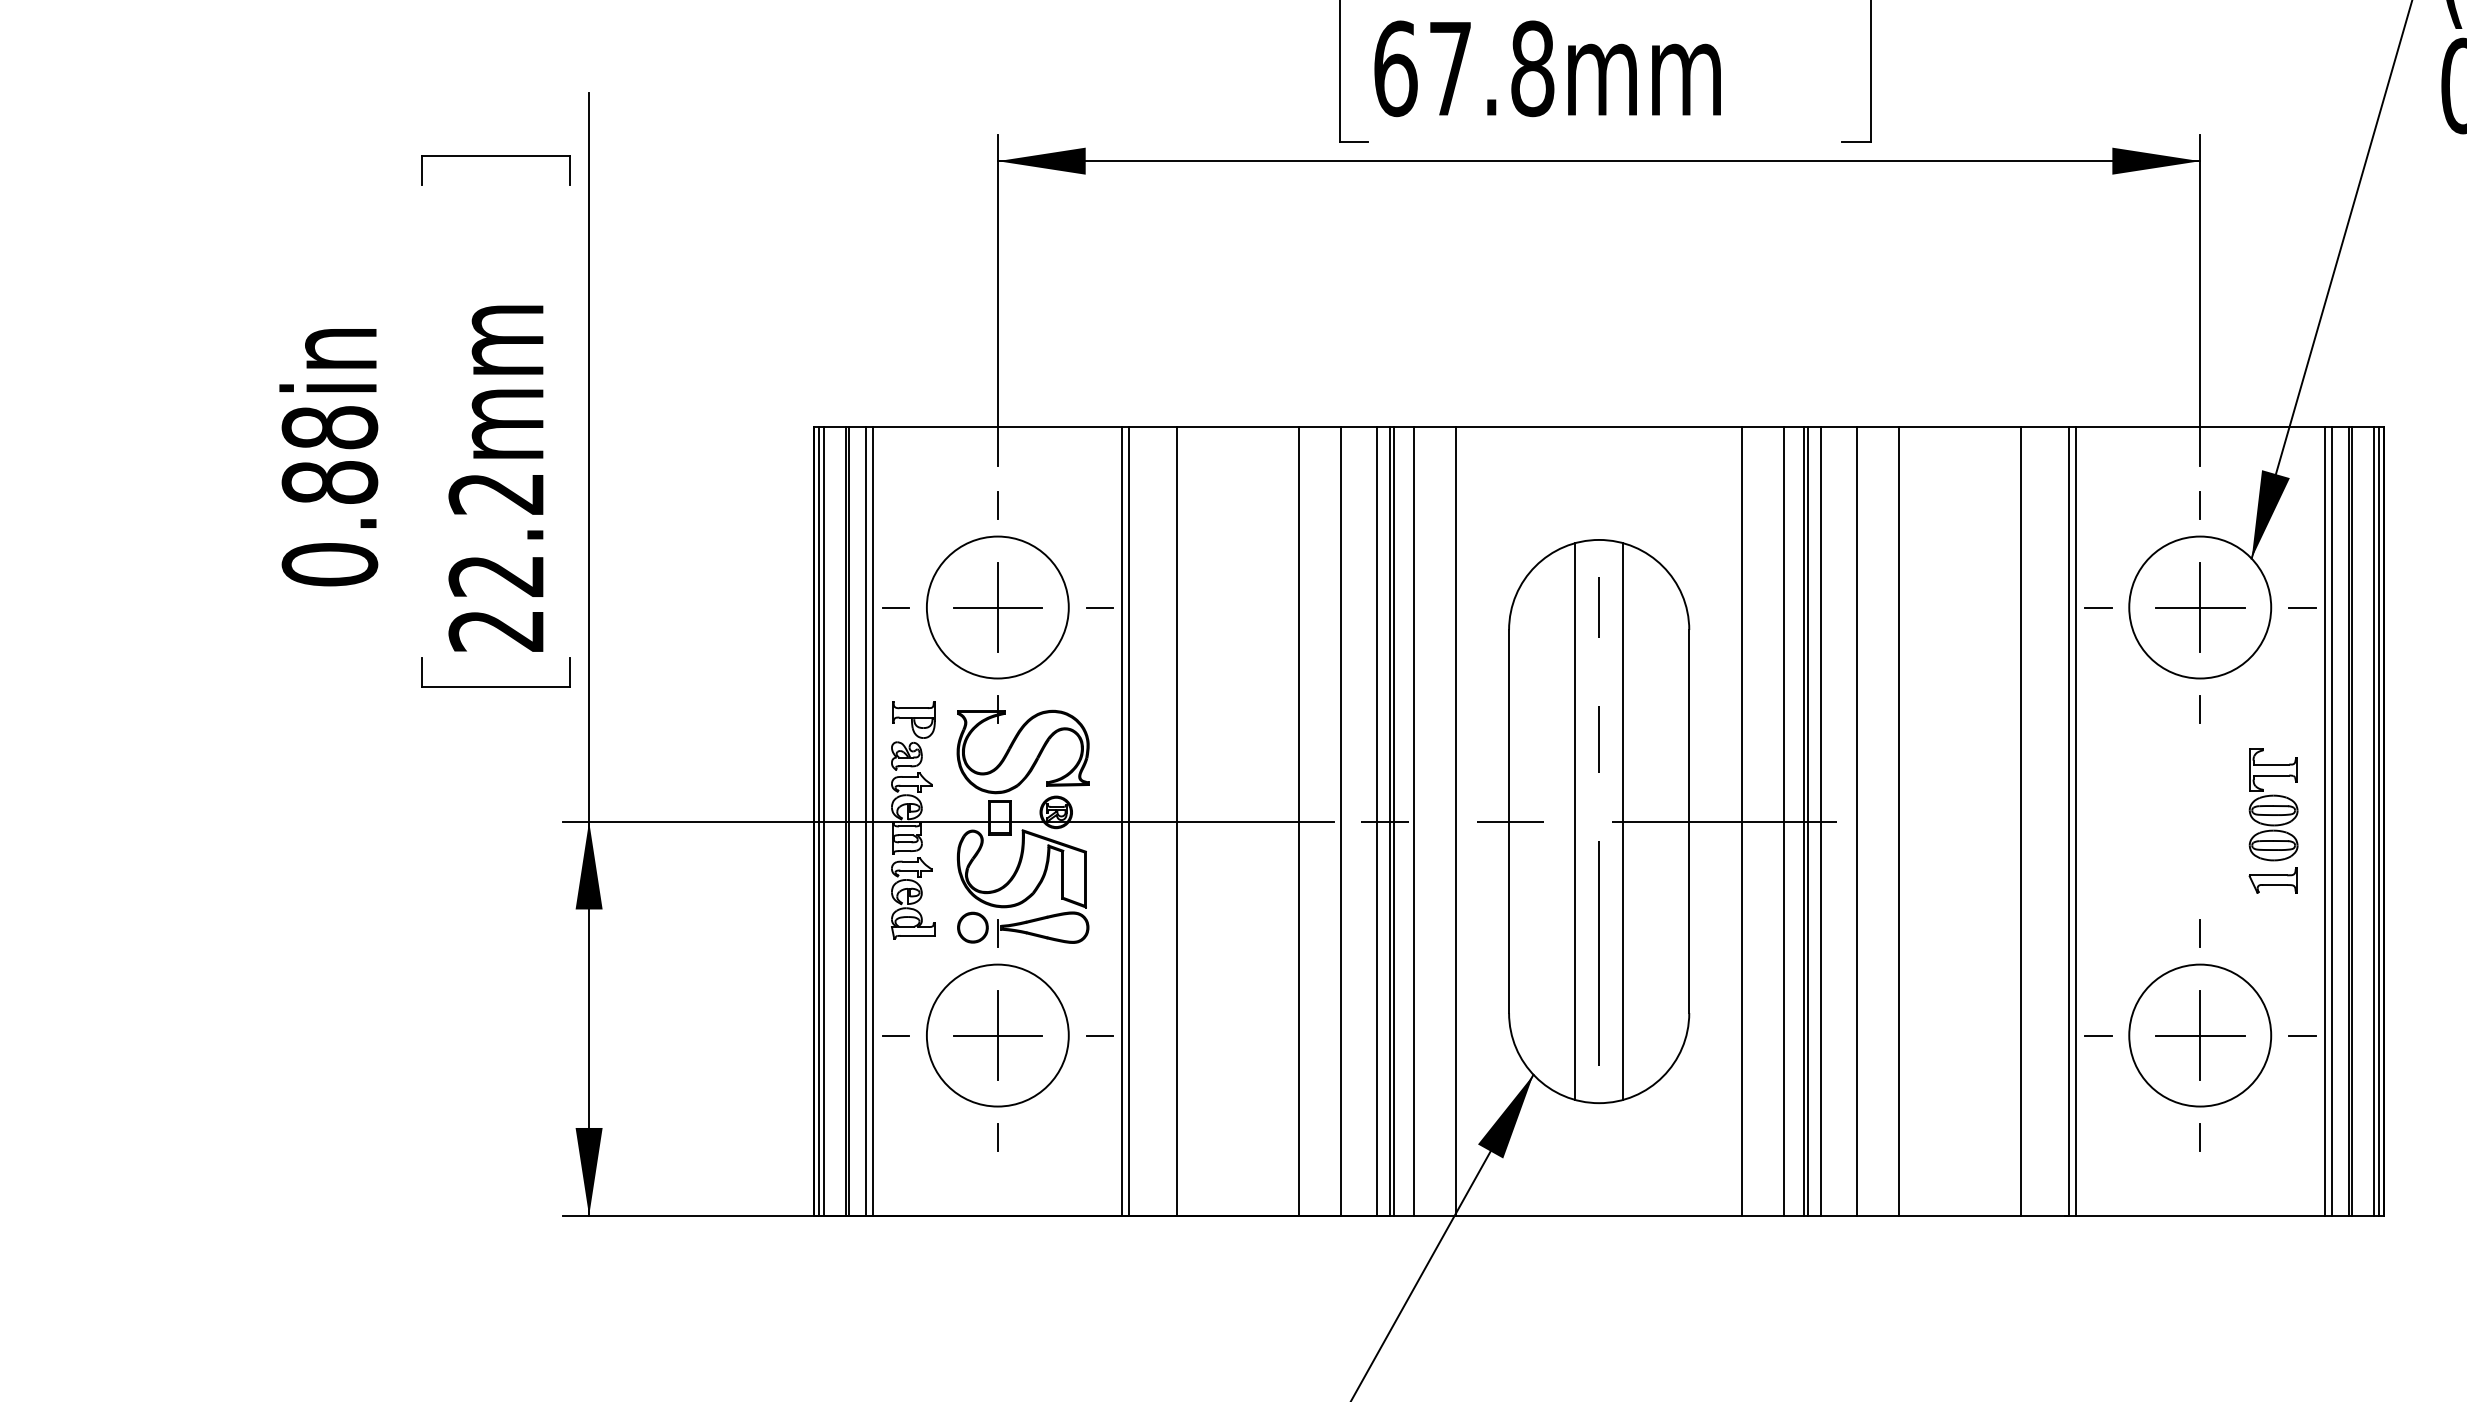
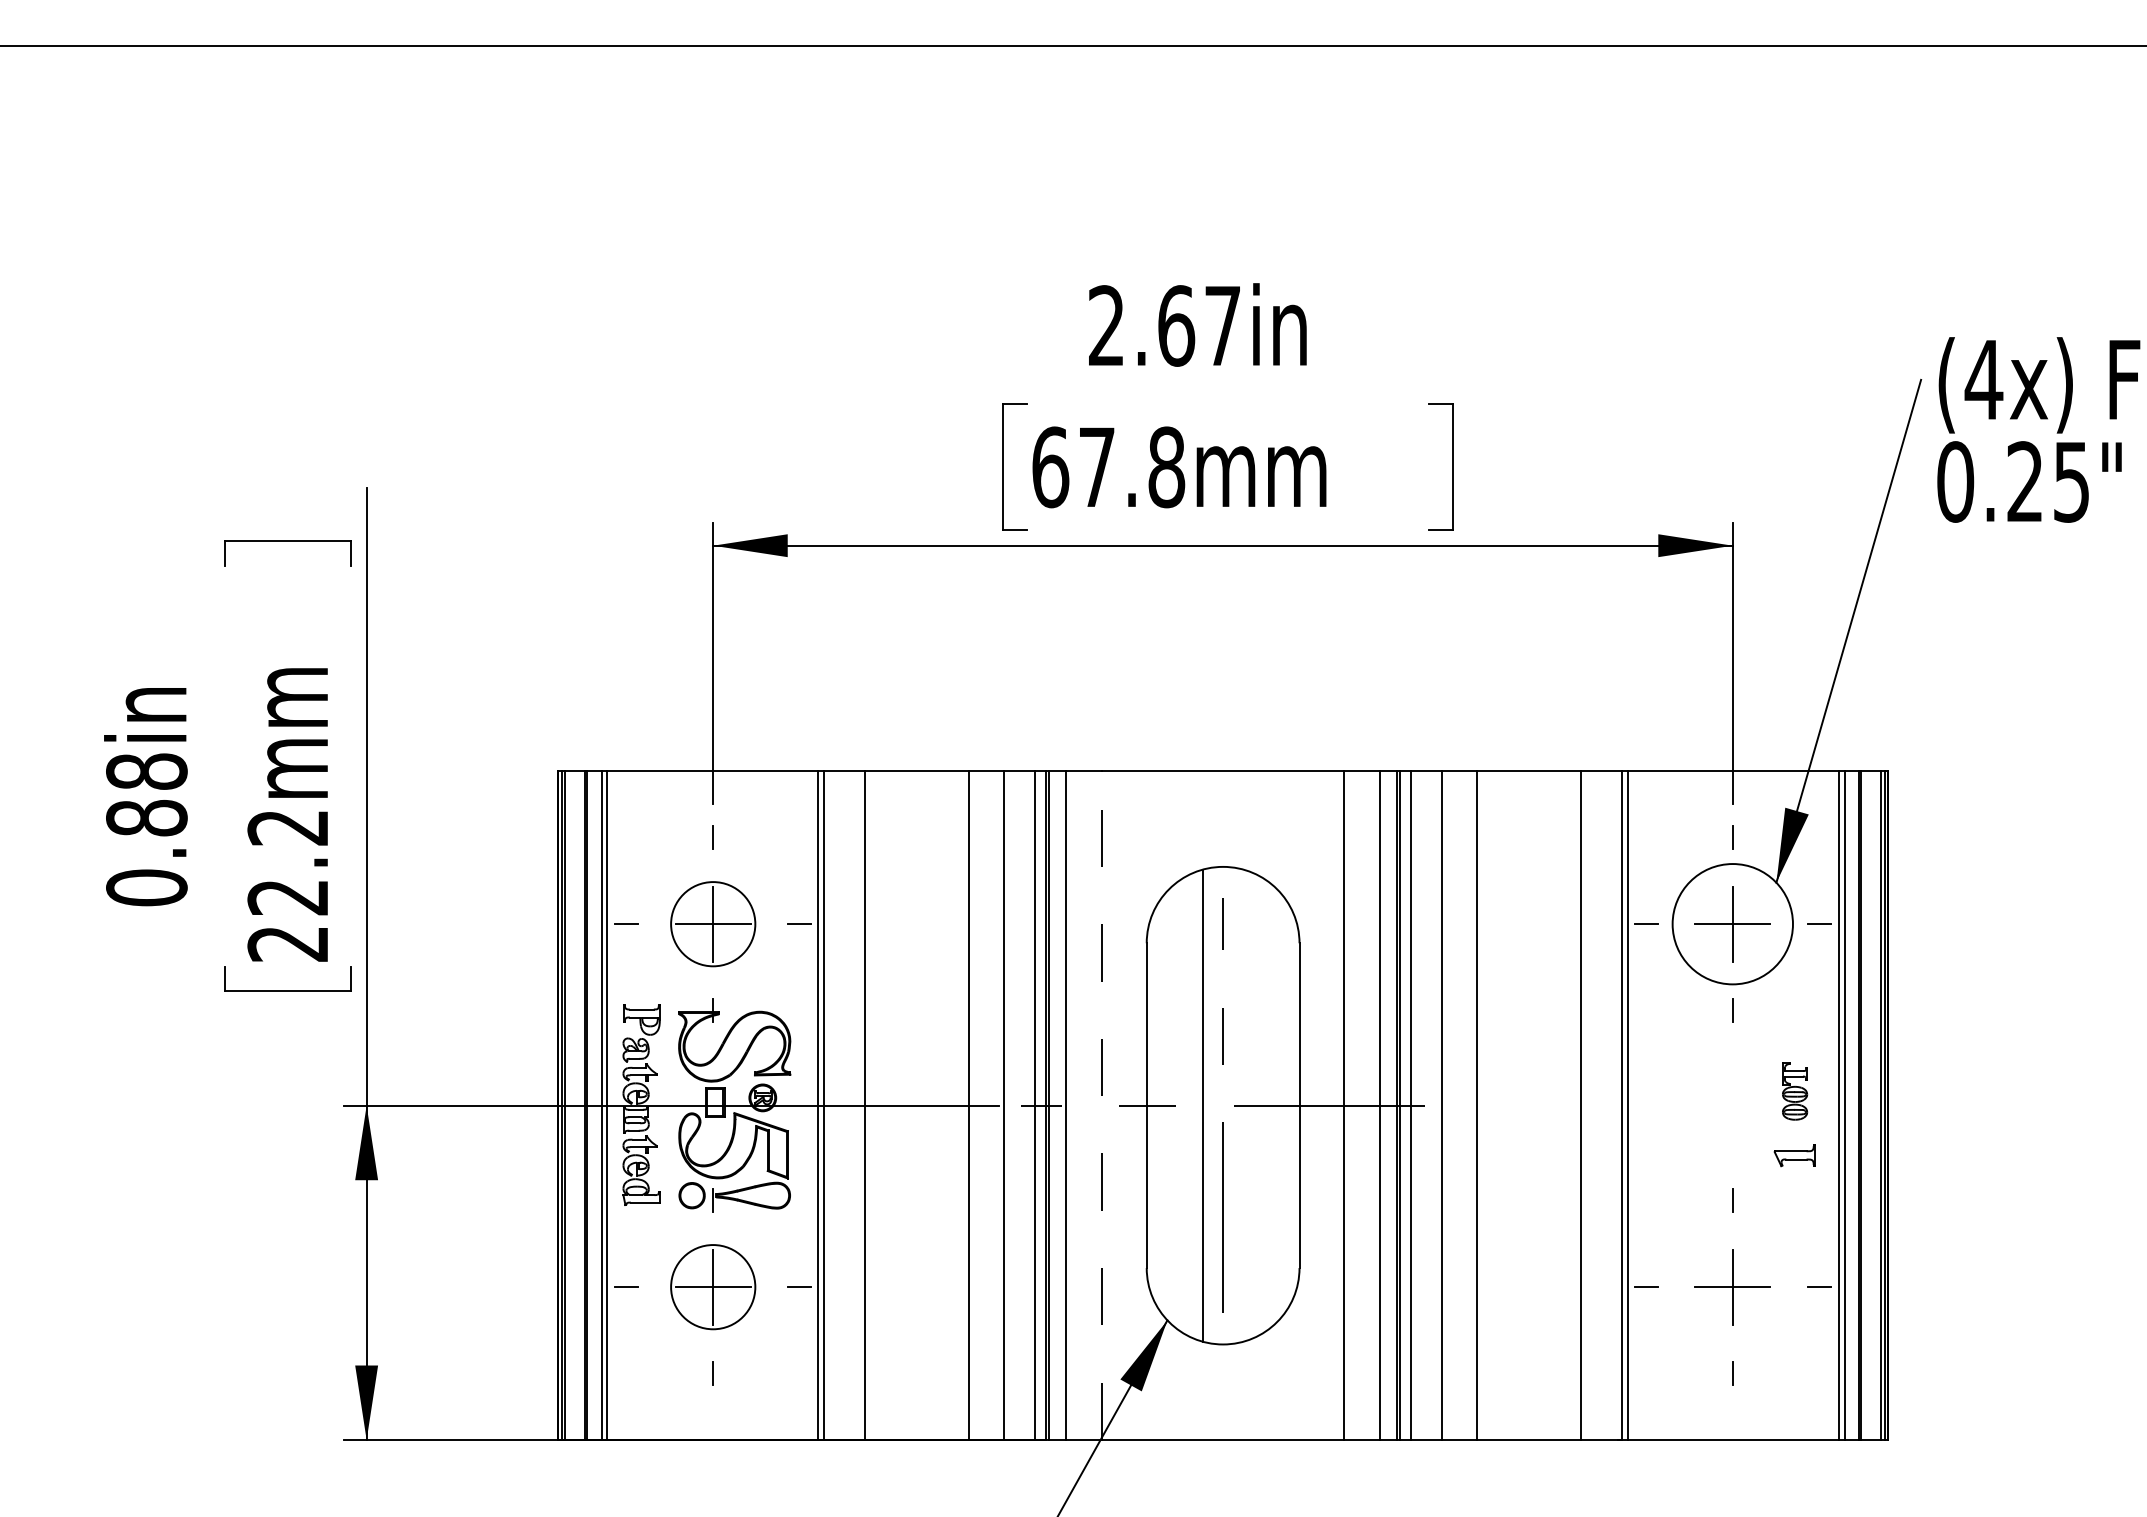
circle: (998, 607) -> (713, 924), size x0.7
part: (2272, 804) -> (1794, 1091), size x0.6
line: (1455, 821) -> (1101, 1105), solid -> dashed
line: (1623, 821) -> (1243, 1105), removed
circle: (998, 1034) -> (713, 1286), size x0.7
circle: (2199, 1035) -> (1732, 1287), removed

